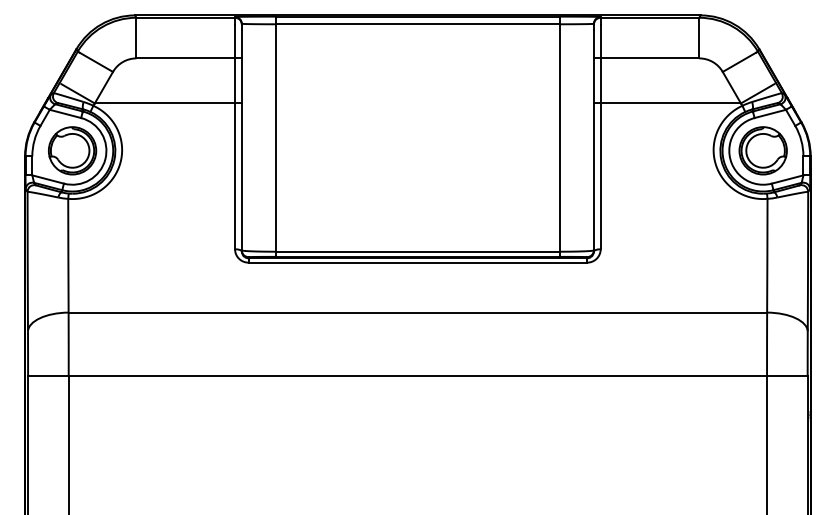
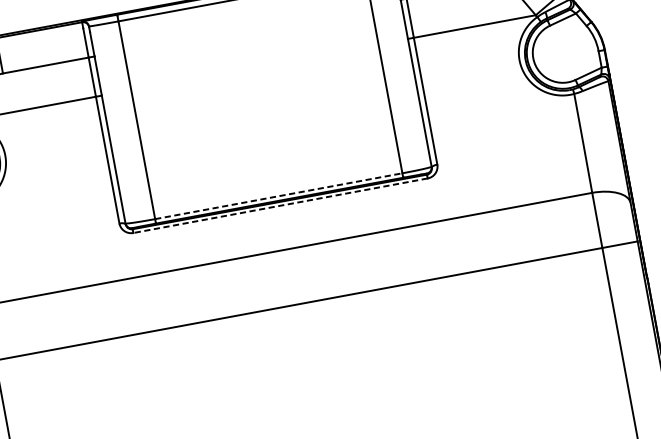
part: (762, 150) -> (562, 52), removed
line: (418, 251) -> (279, 195), solid -> dashed
line: (417, 262) -> (280, 205), solid -> dashed

